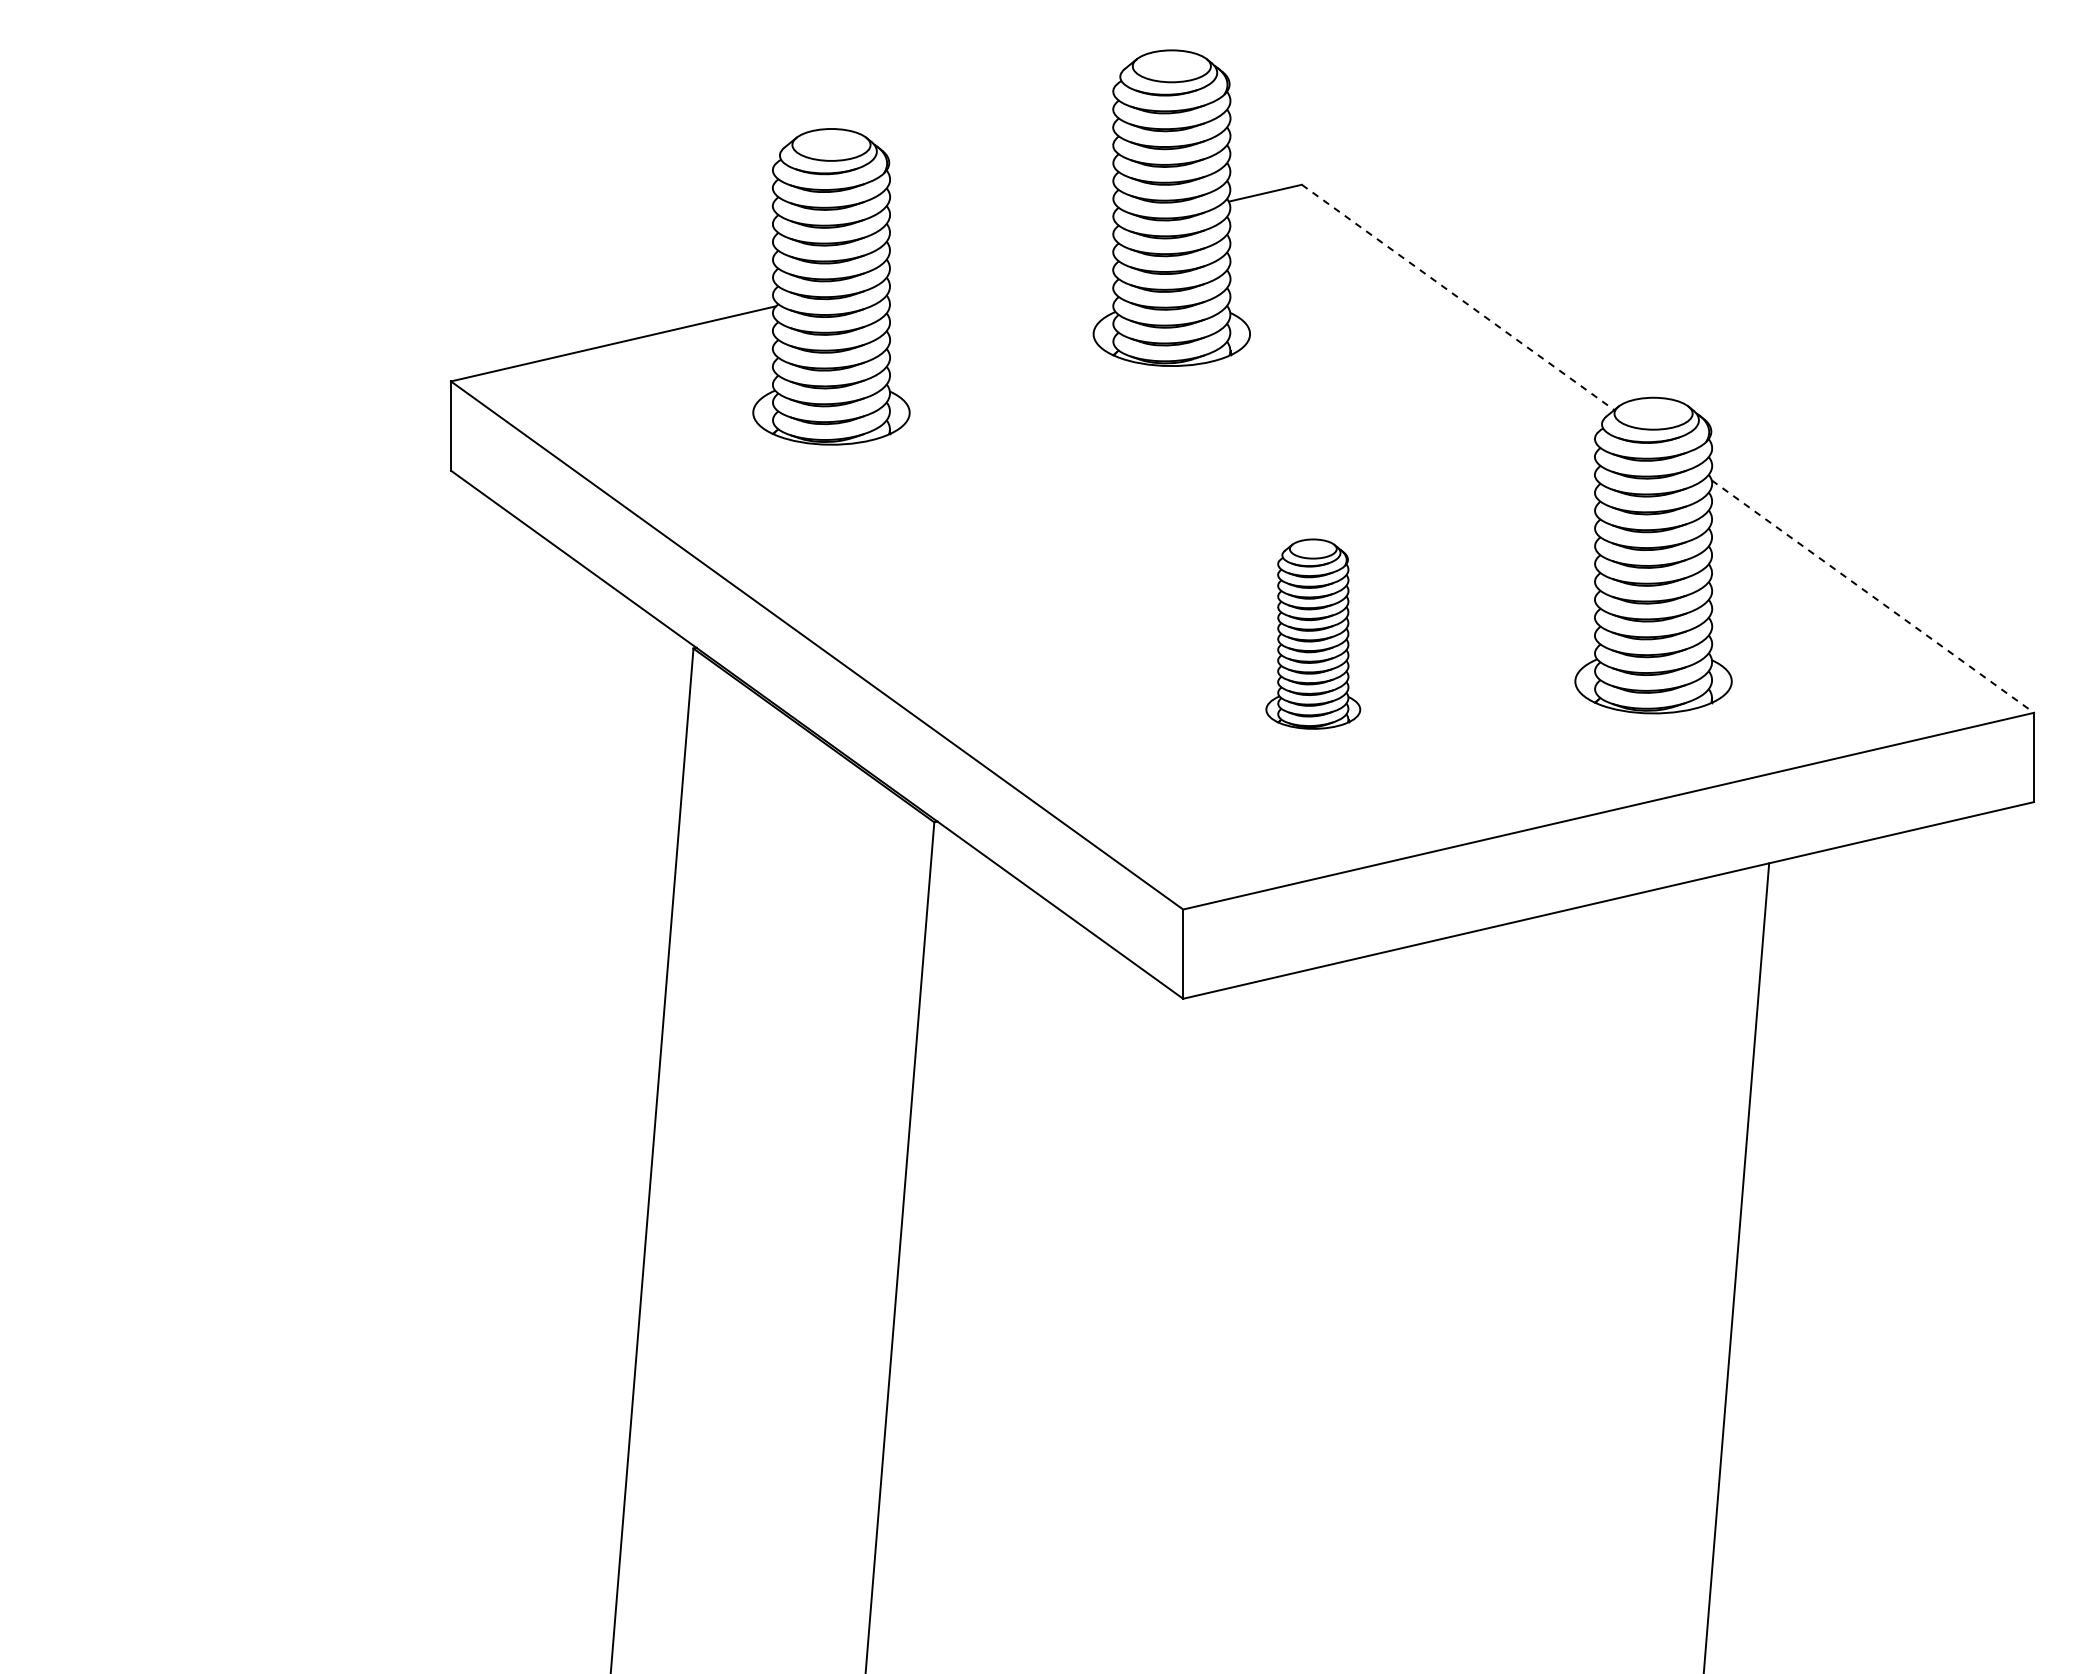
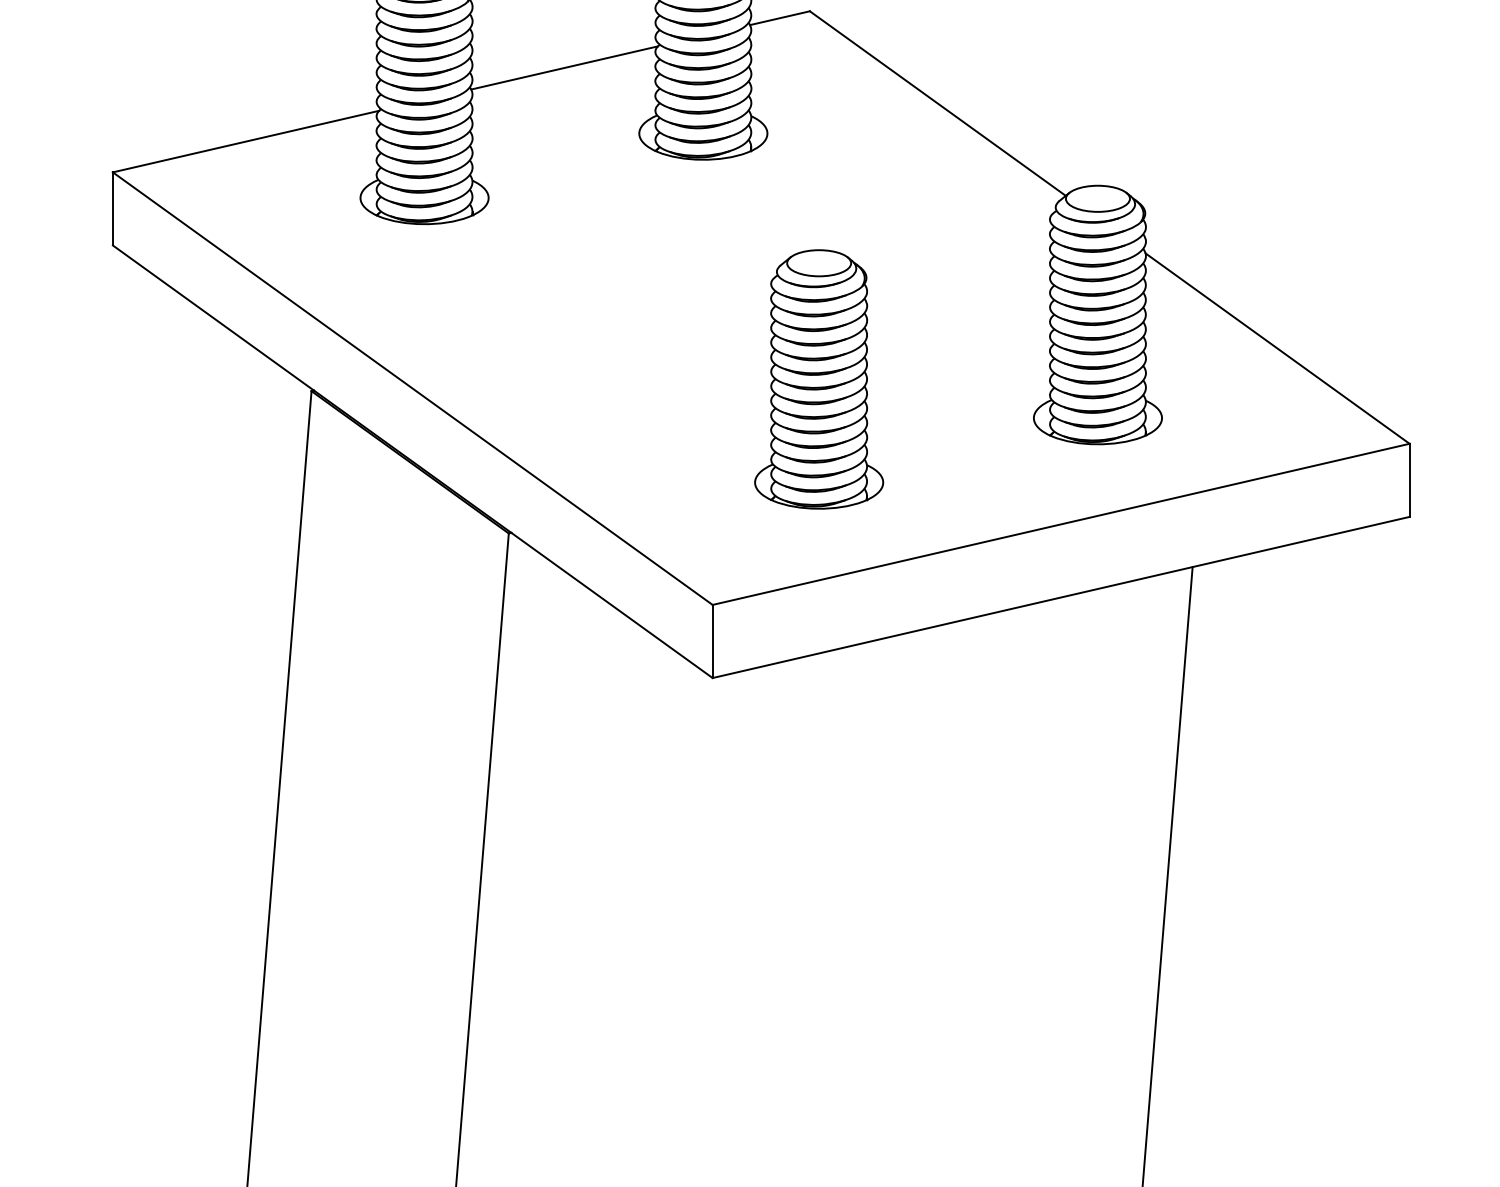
line: (1002, 253) -> (564, 67), added
line: (1458, 297) -> (938, 103), dashed -> solid
line: (1872, 596) -> (1277, 348), dashed -> solid
part: (1313, 633) -> (819, 378), size x1.67

